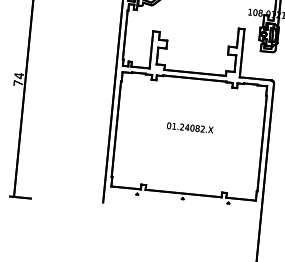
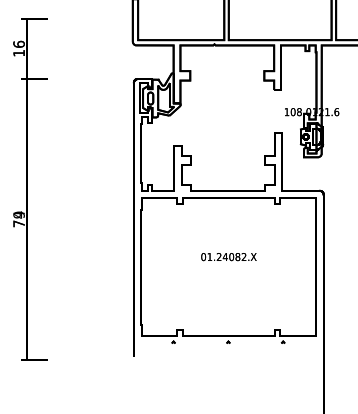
text: (18, 75) -> (18, 214), 74 -> 79

